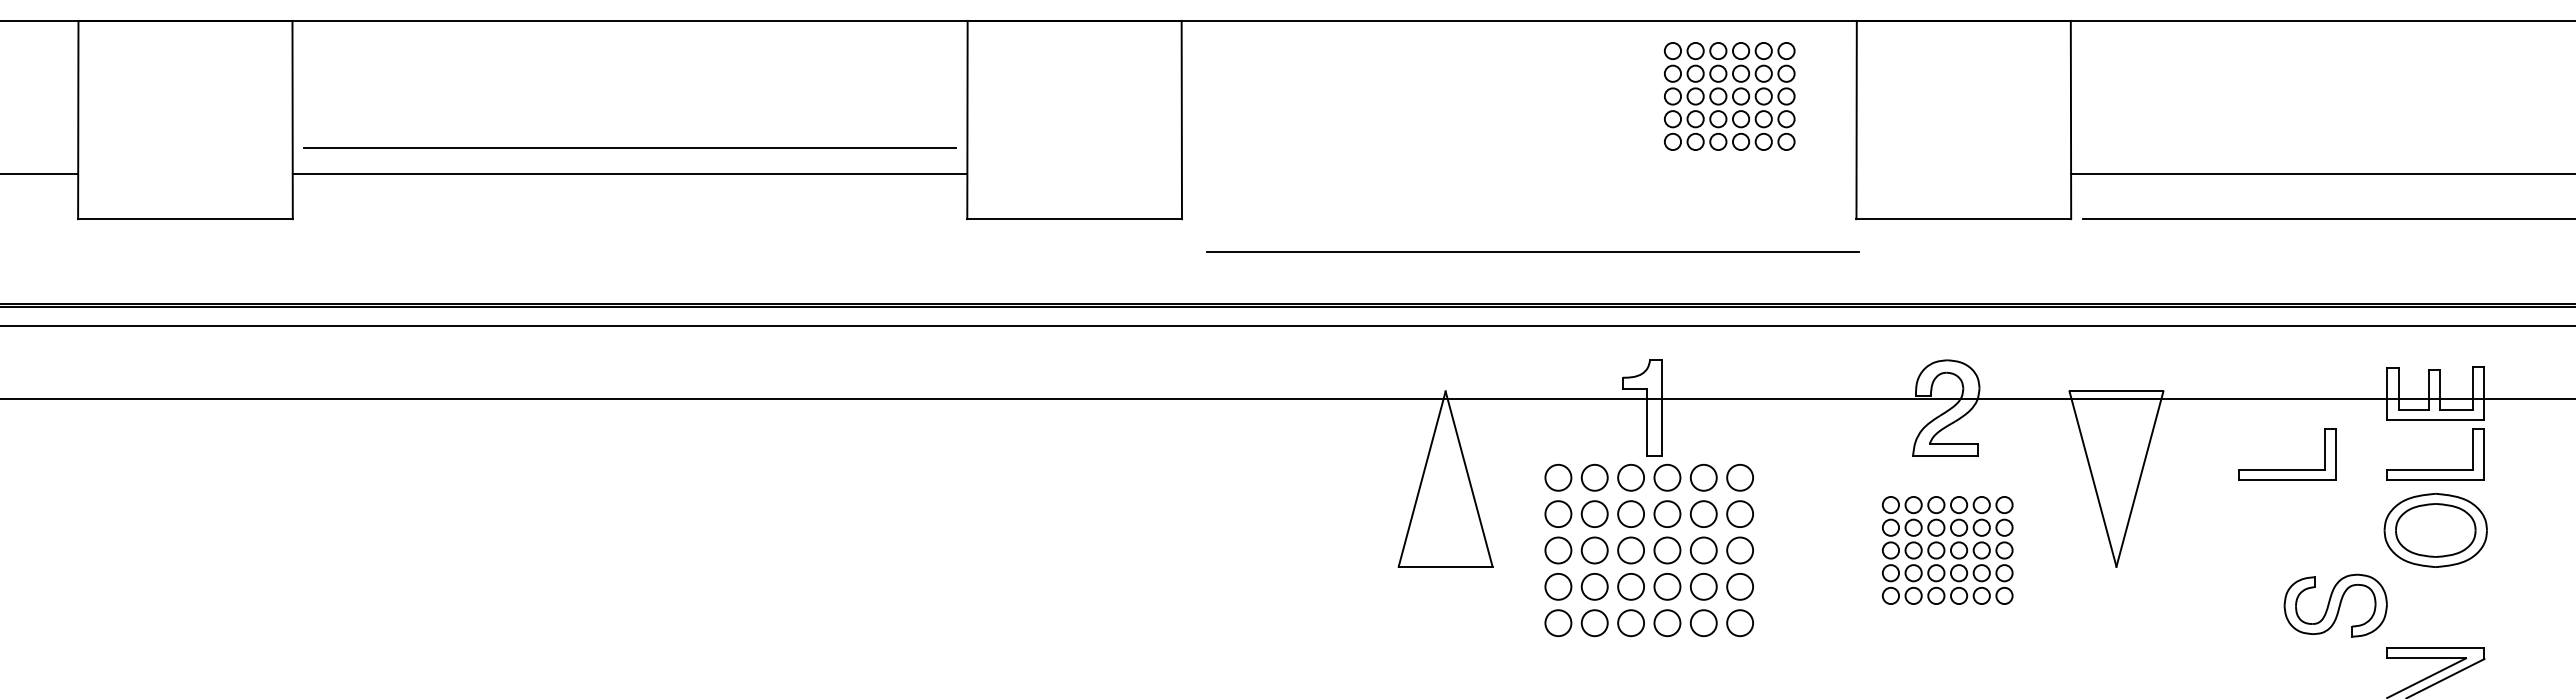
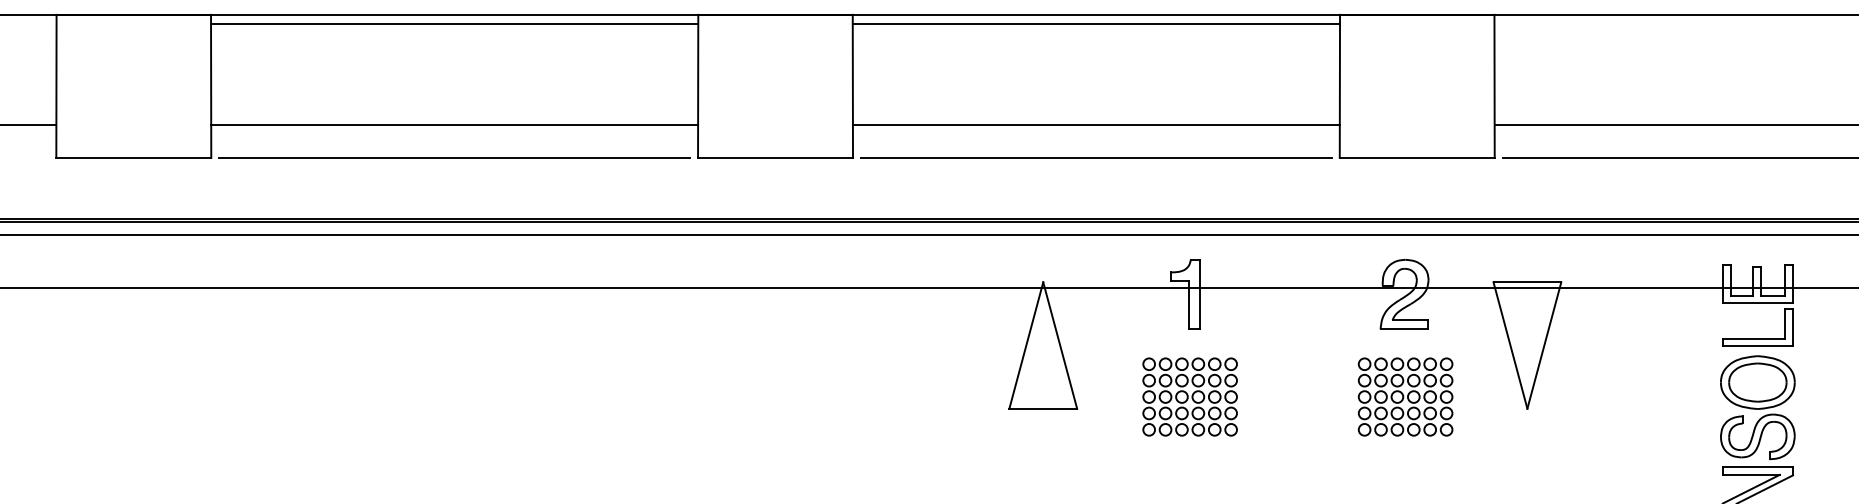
line: (629, 33) -> (454, 23), added
line: (1518, 33) -> (1095, 23), added
part: (1729, 96) -> (1248, 69), removed
line: (629, 147) -> (454, 157), moved
line: (1518, 174) -> (1095, 125), added
line: (1532, 251) -> (1095, 157), moved
part: (2287, 469) -> (1650, 338), removed
part: (1648, 550) -> (1189, 397), size x0.62
part: (2335, 605) -> (1757, 436), moved

